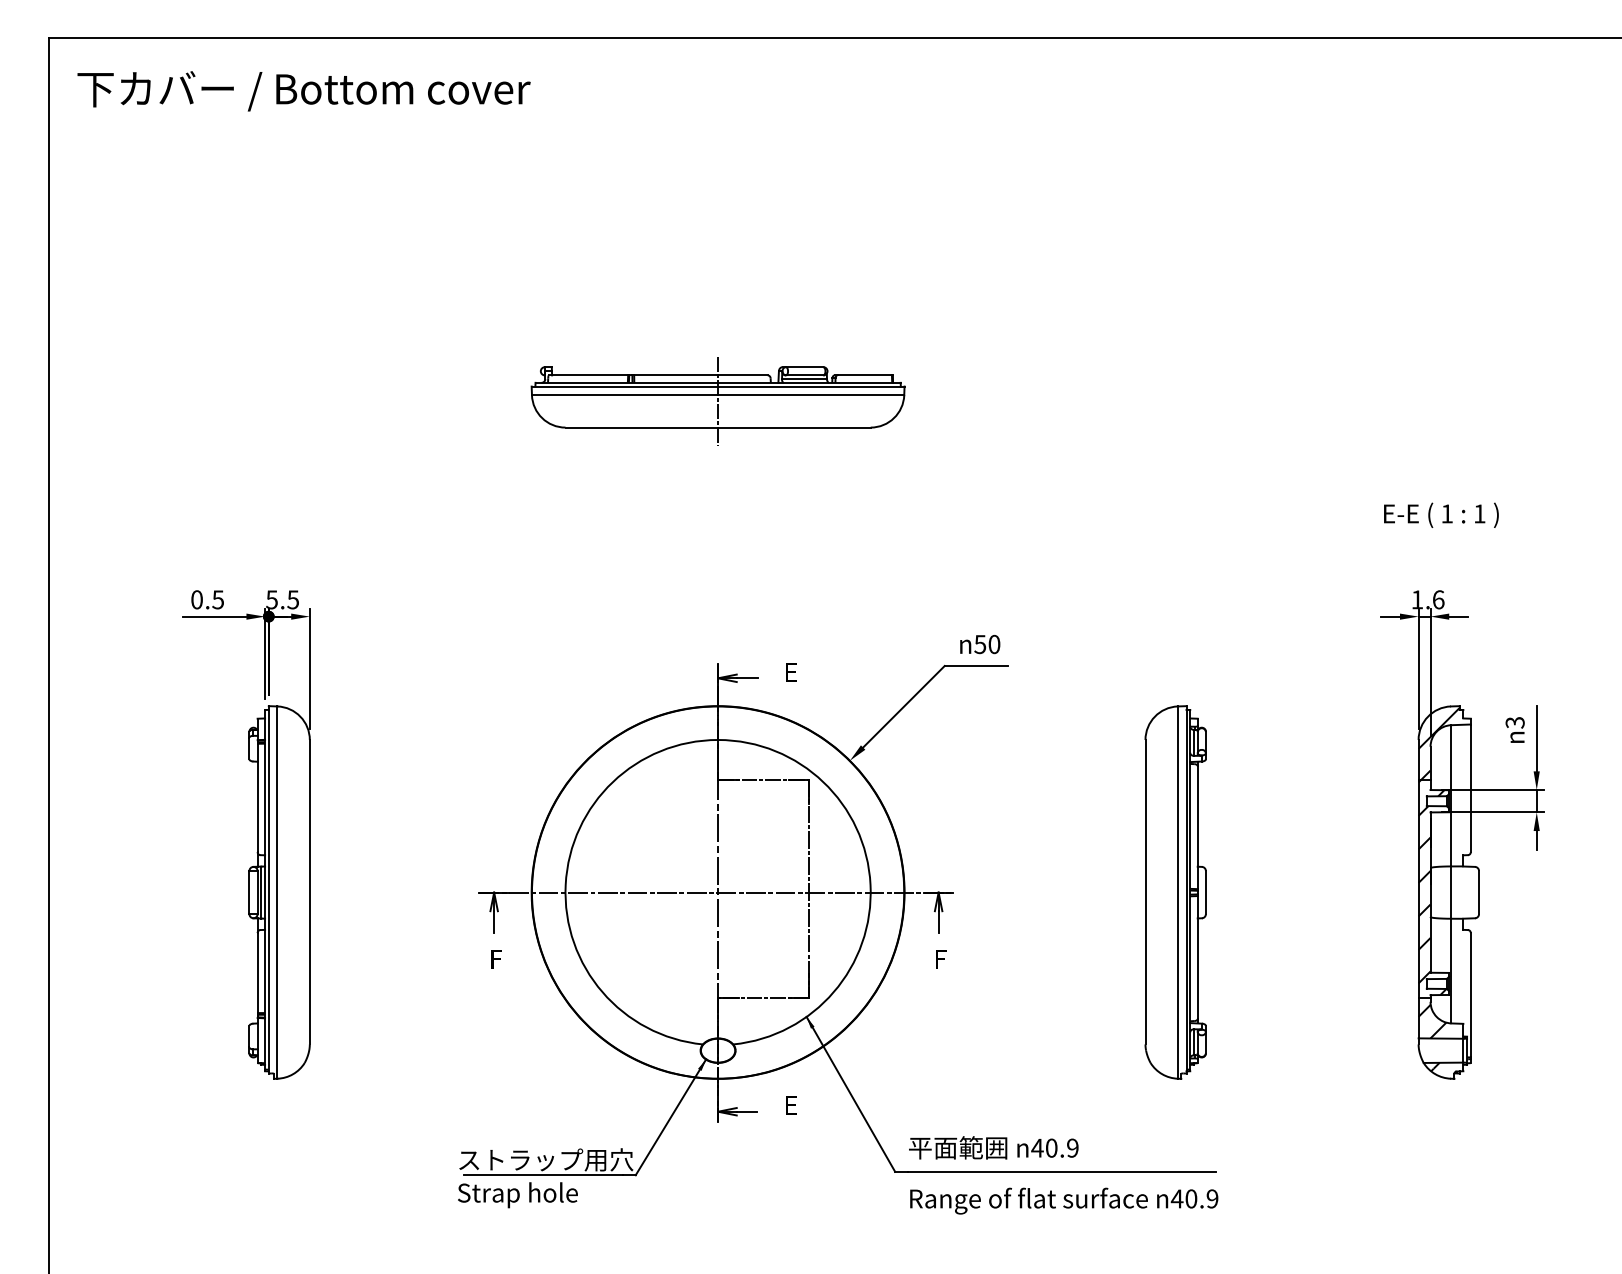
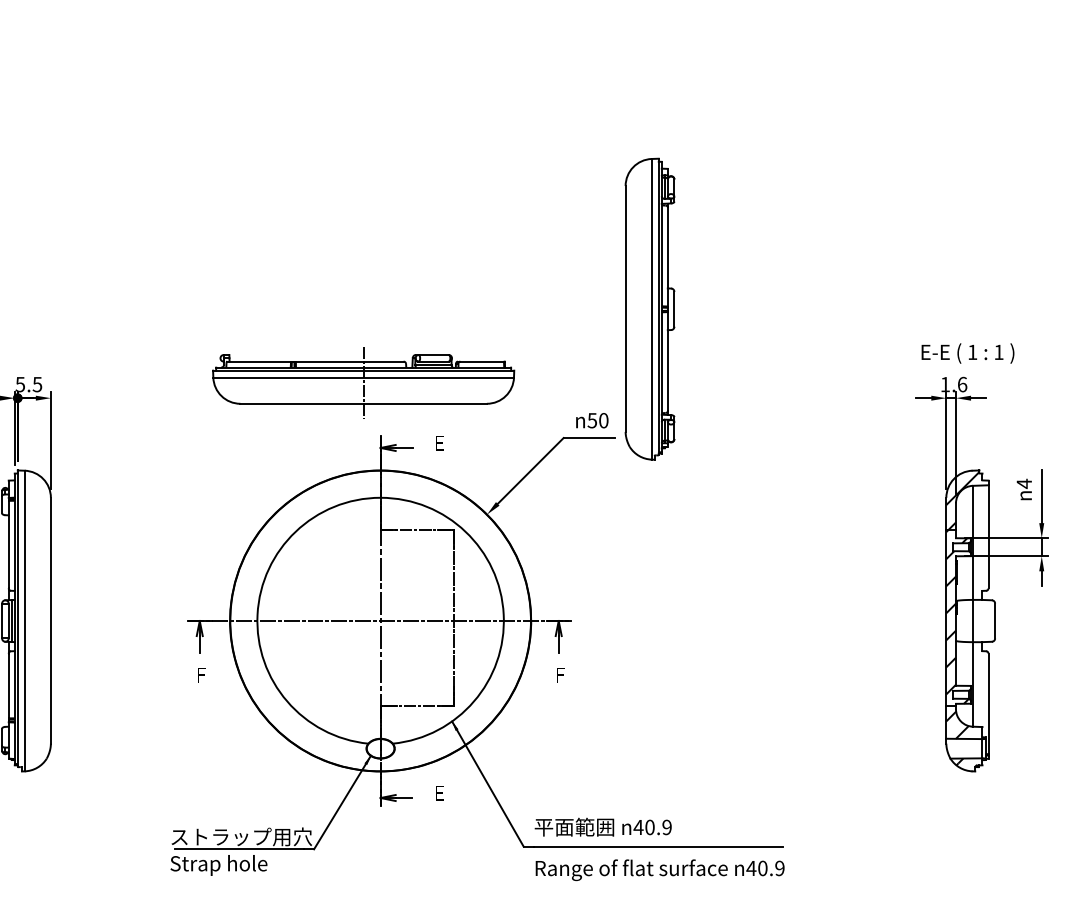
part: (717, 401) -> (363, 382), moved
text: (1441, 514) -> (968, 352), moved
text: (1514, 722) -> (1023, 483), 3 -> 4
part: (1175, 892) -> (649, 309), moved

